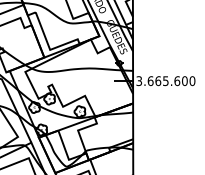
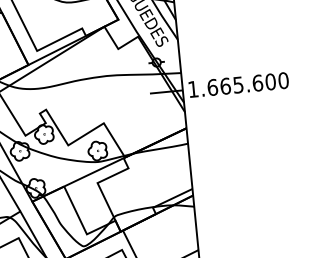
text: (139, 81) -> (193, 89), 3.665.600 -> 1.665.600

